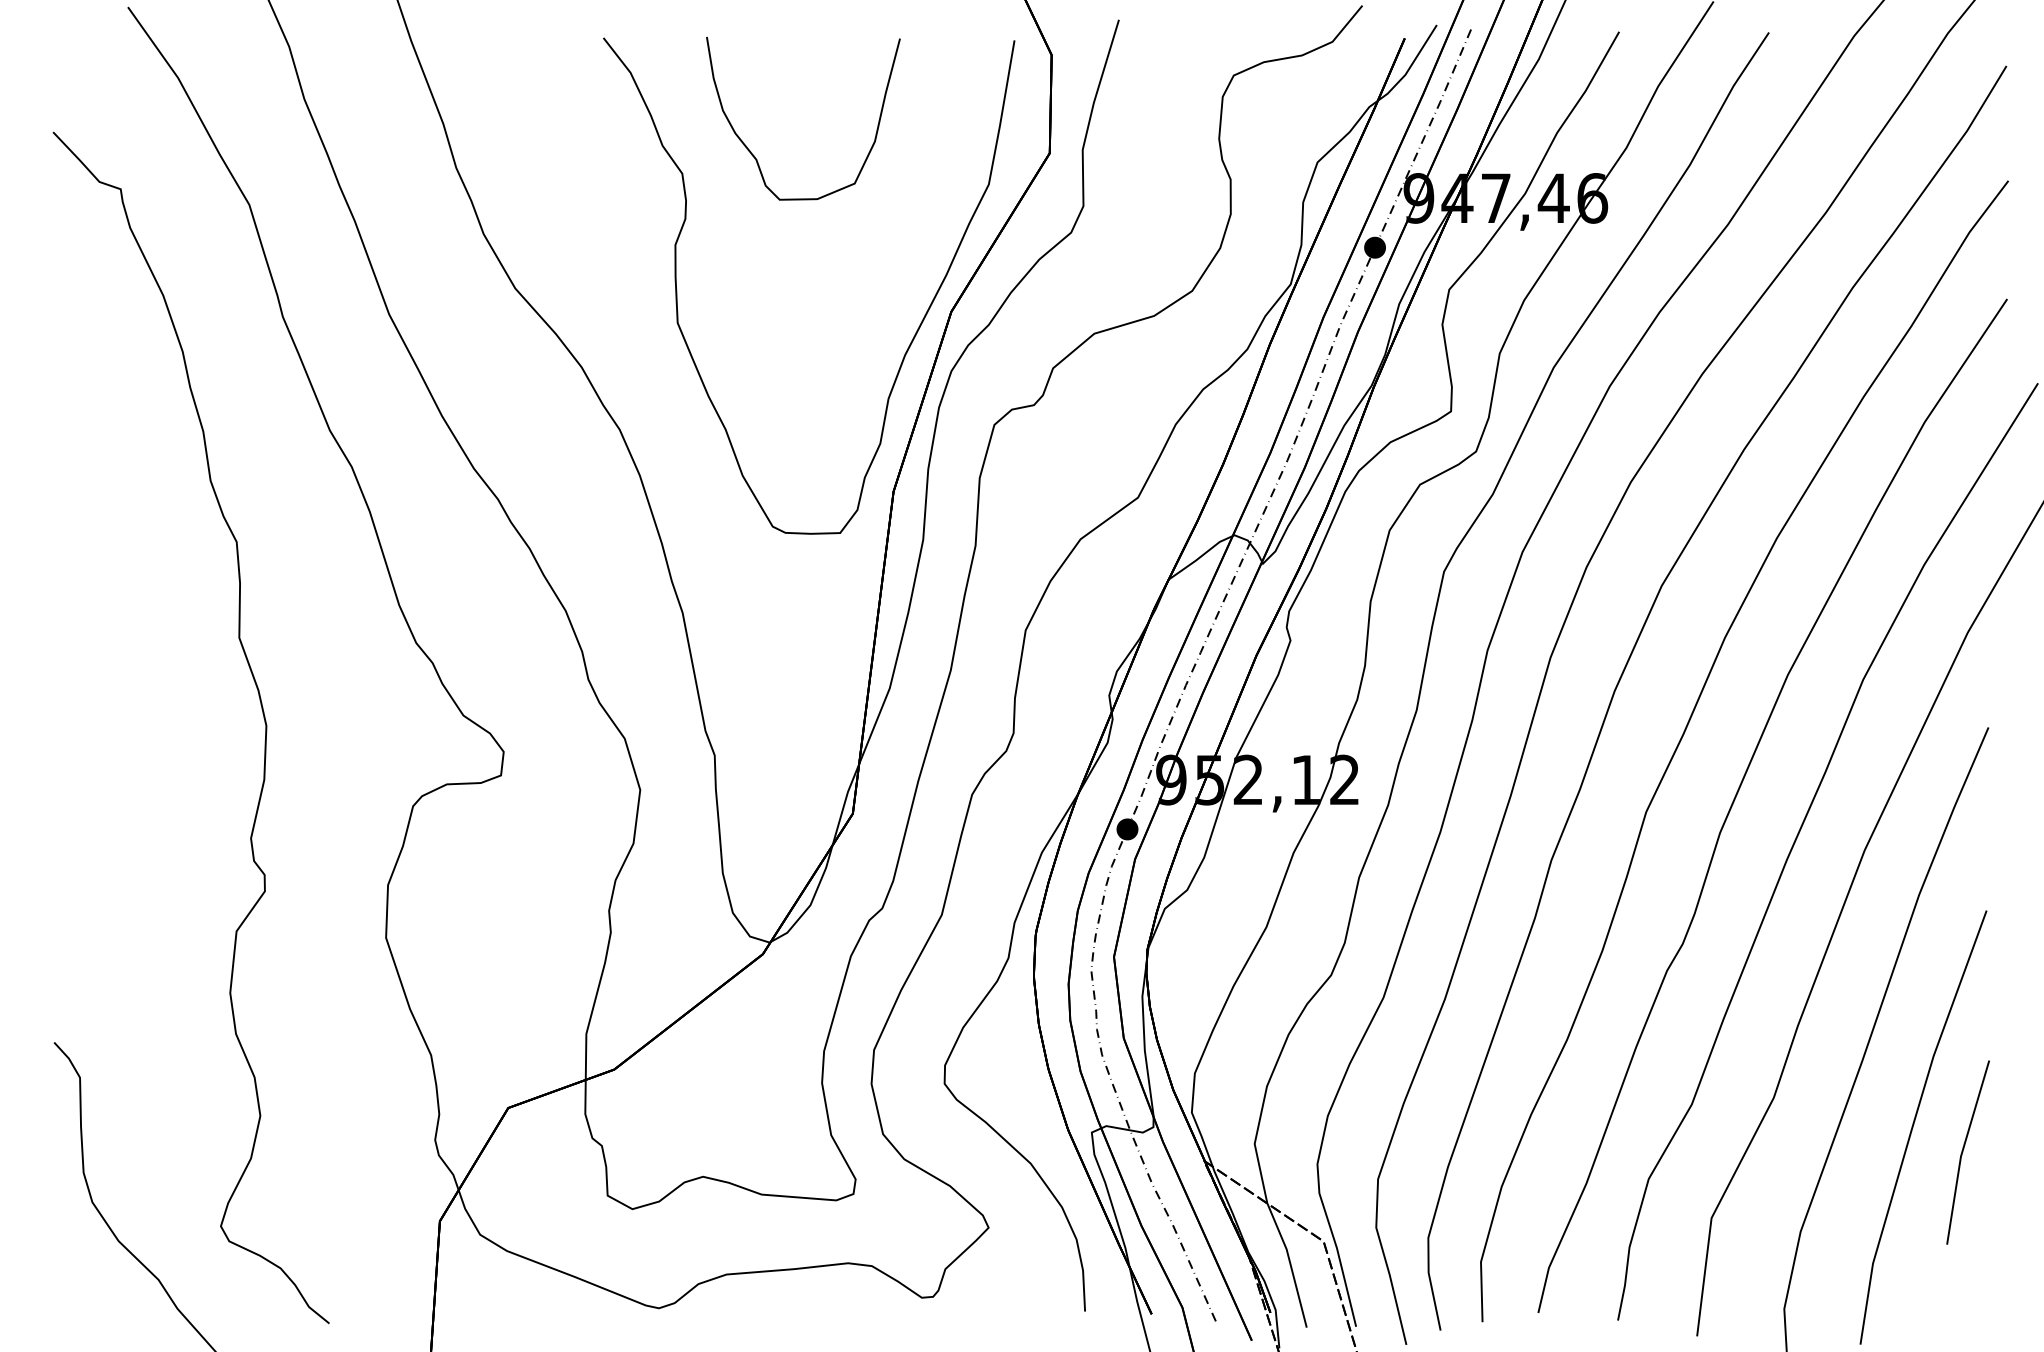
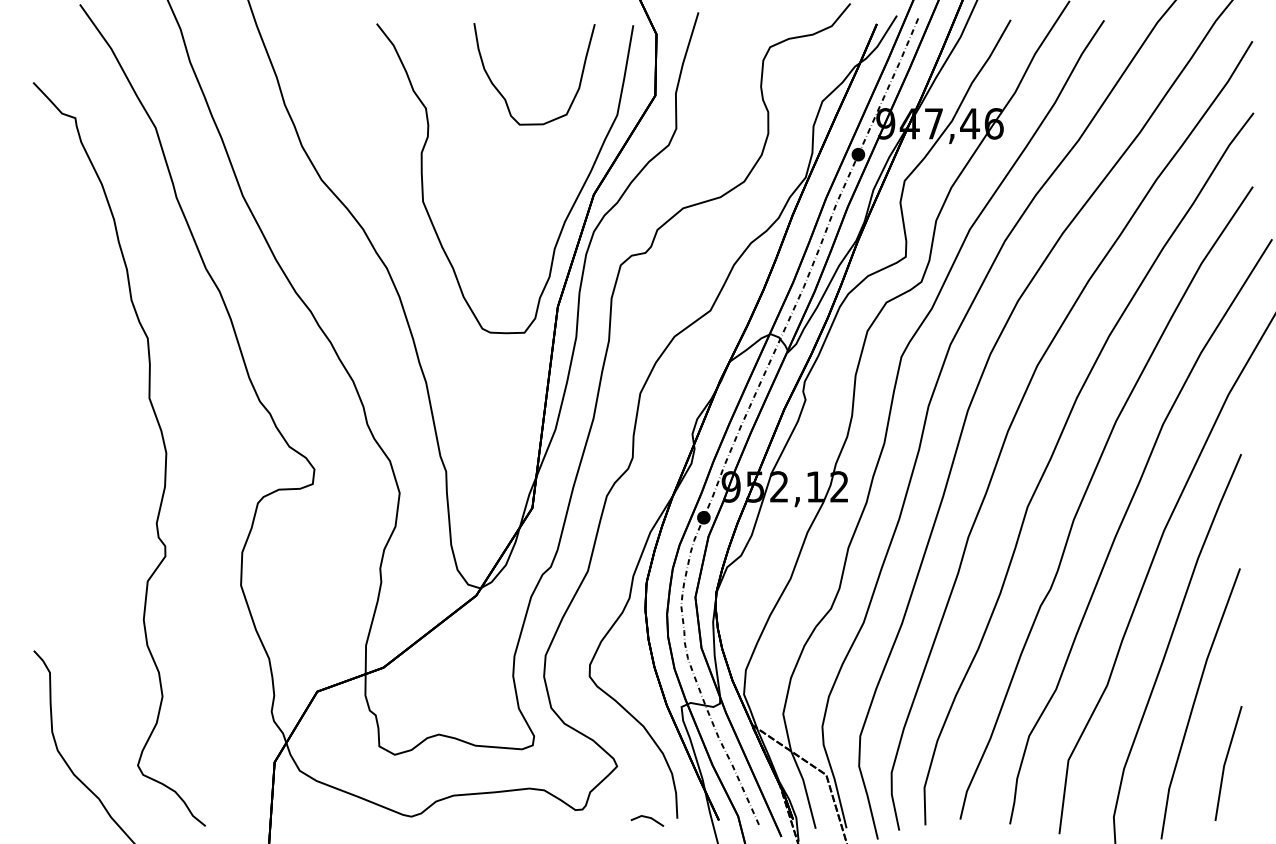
curve: (753, 152) -> (503, 95), moved
line: (1964, 1150) -> (1226, 762), moved
line: (1037, 1311) -> (647, 818), added

